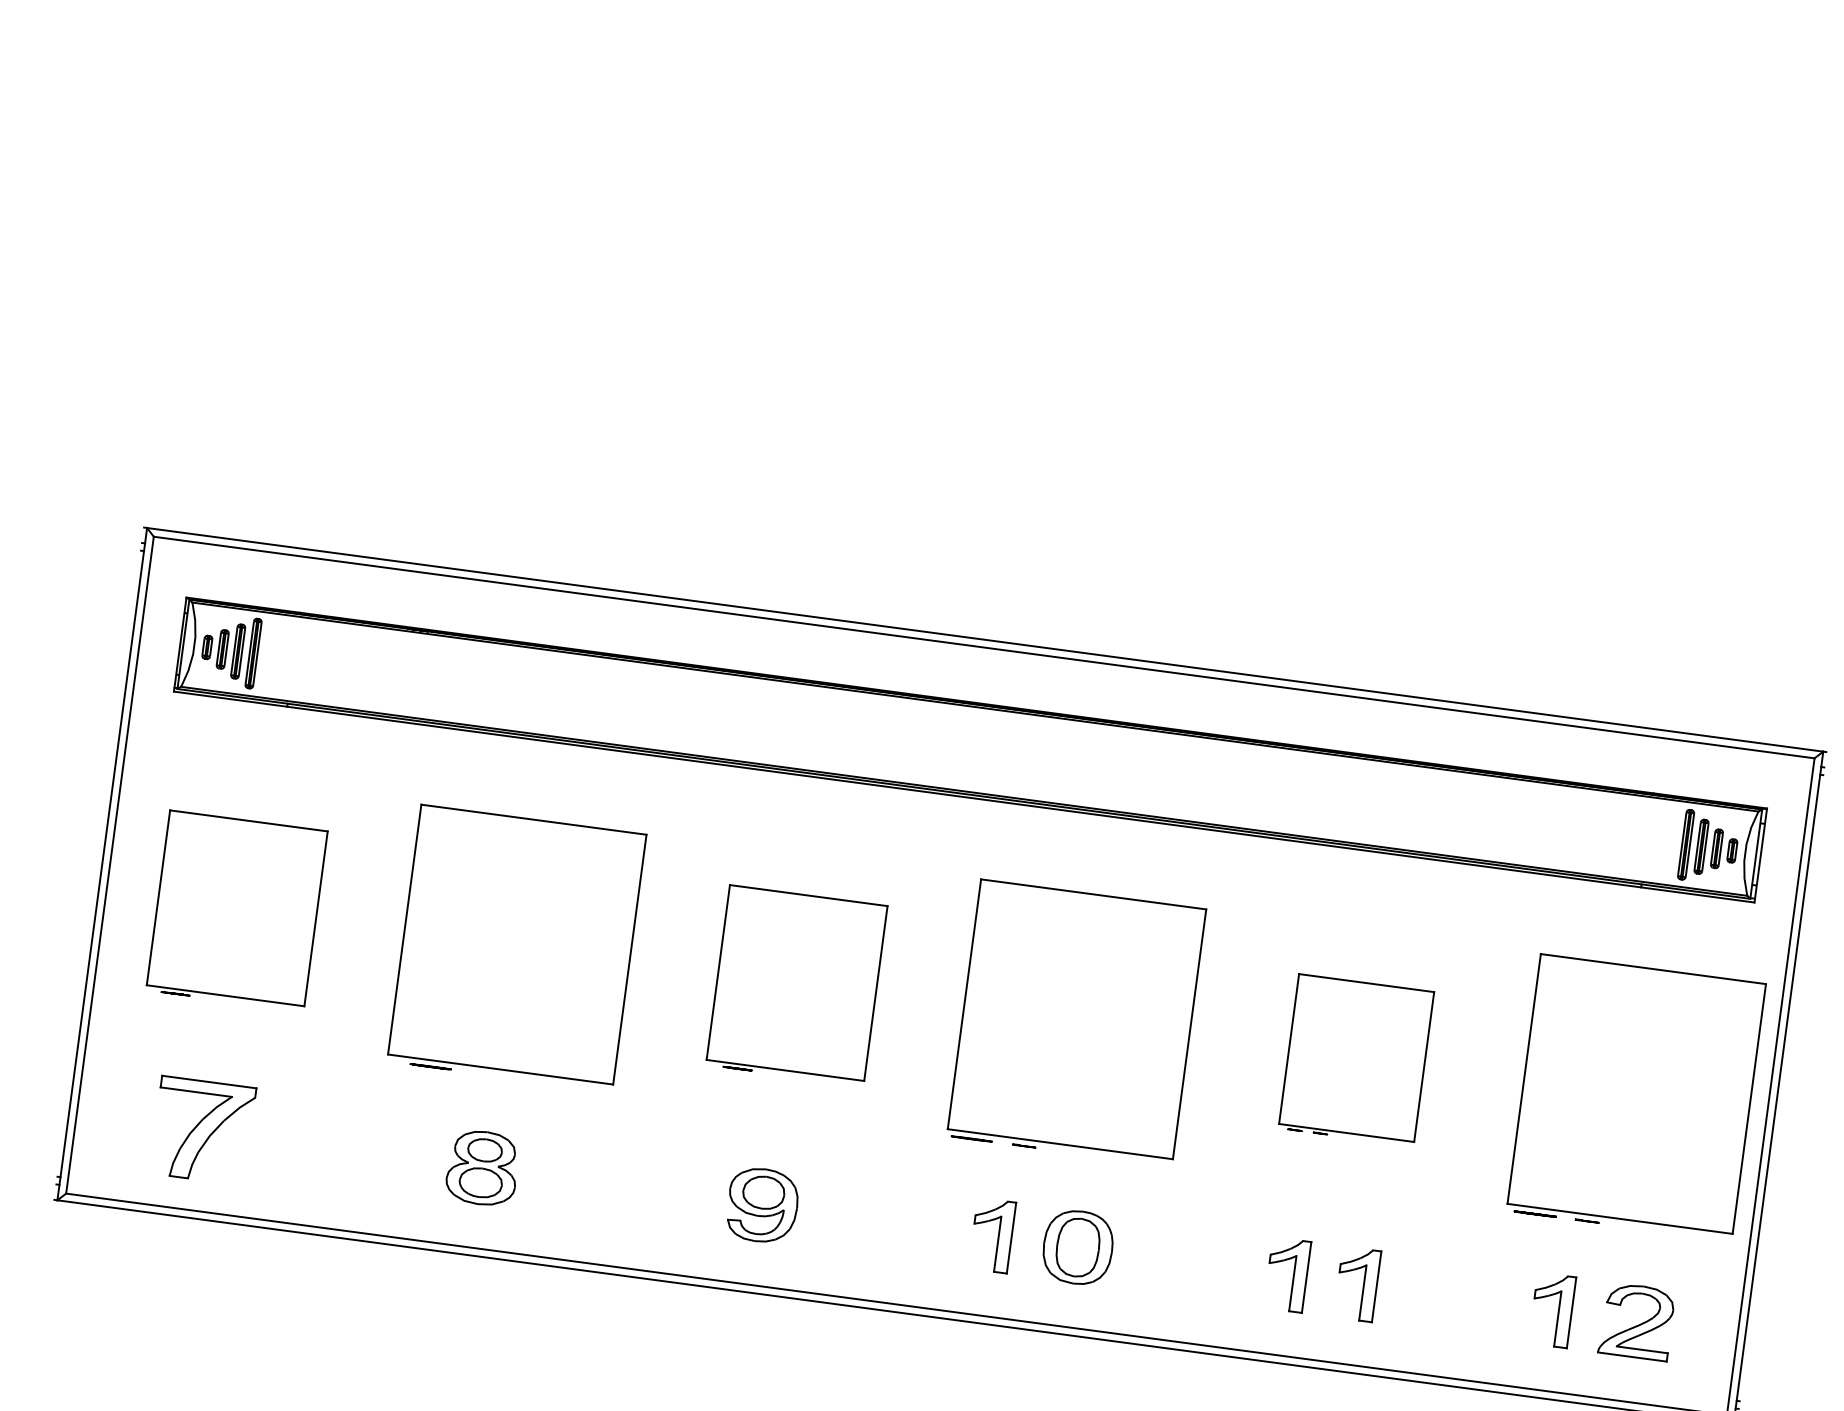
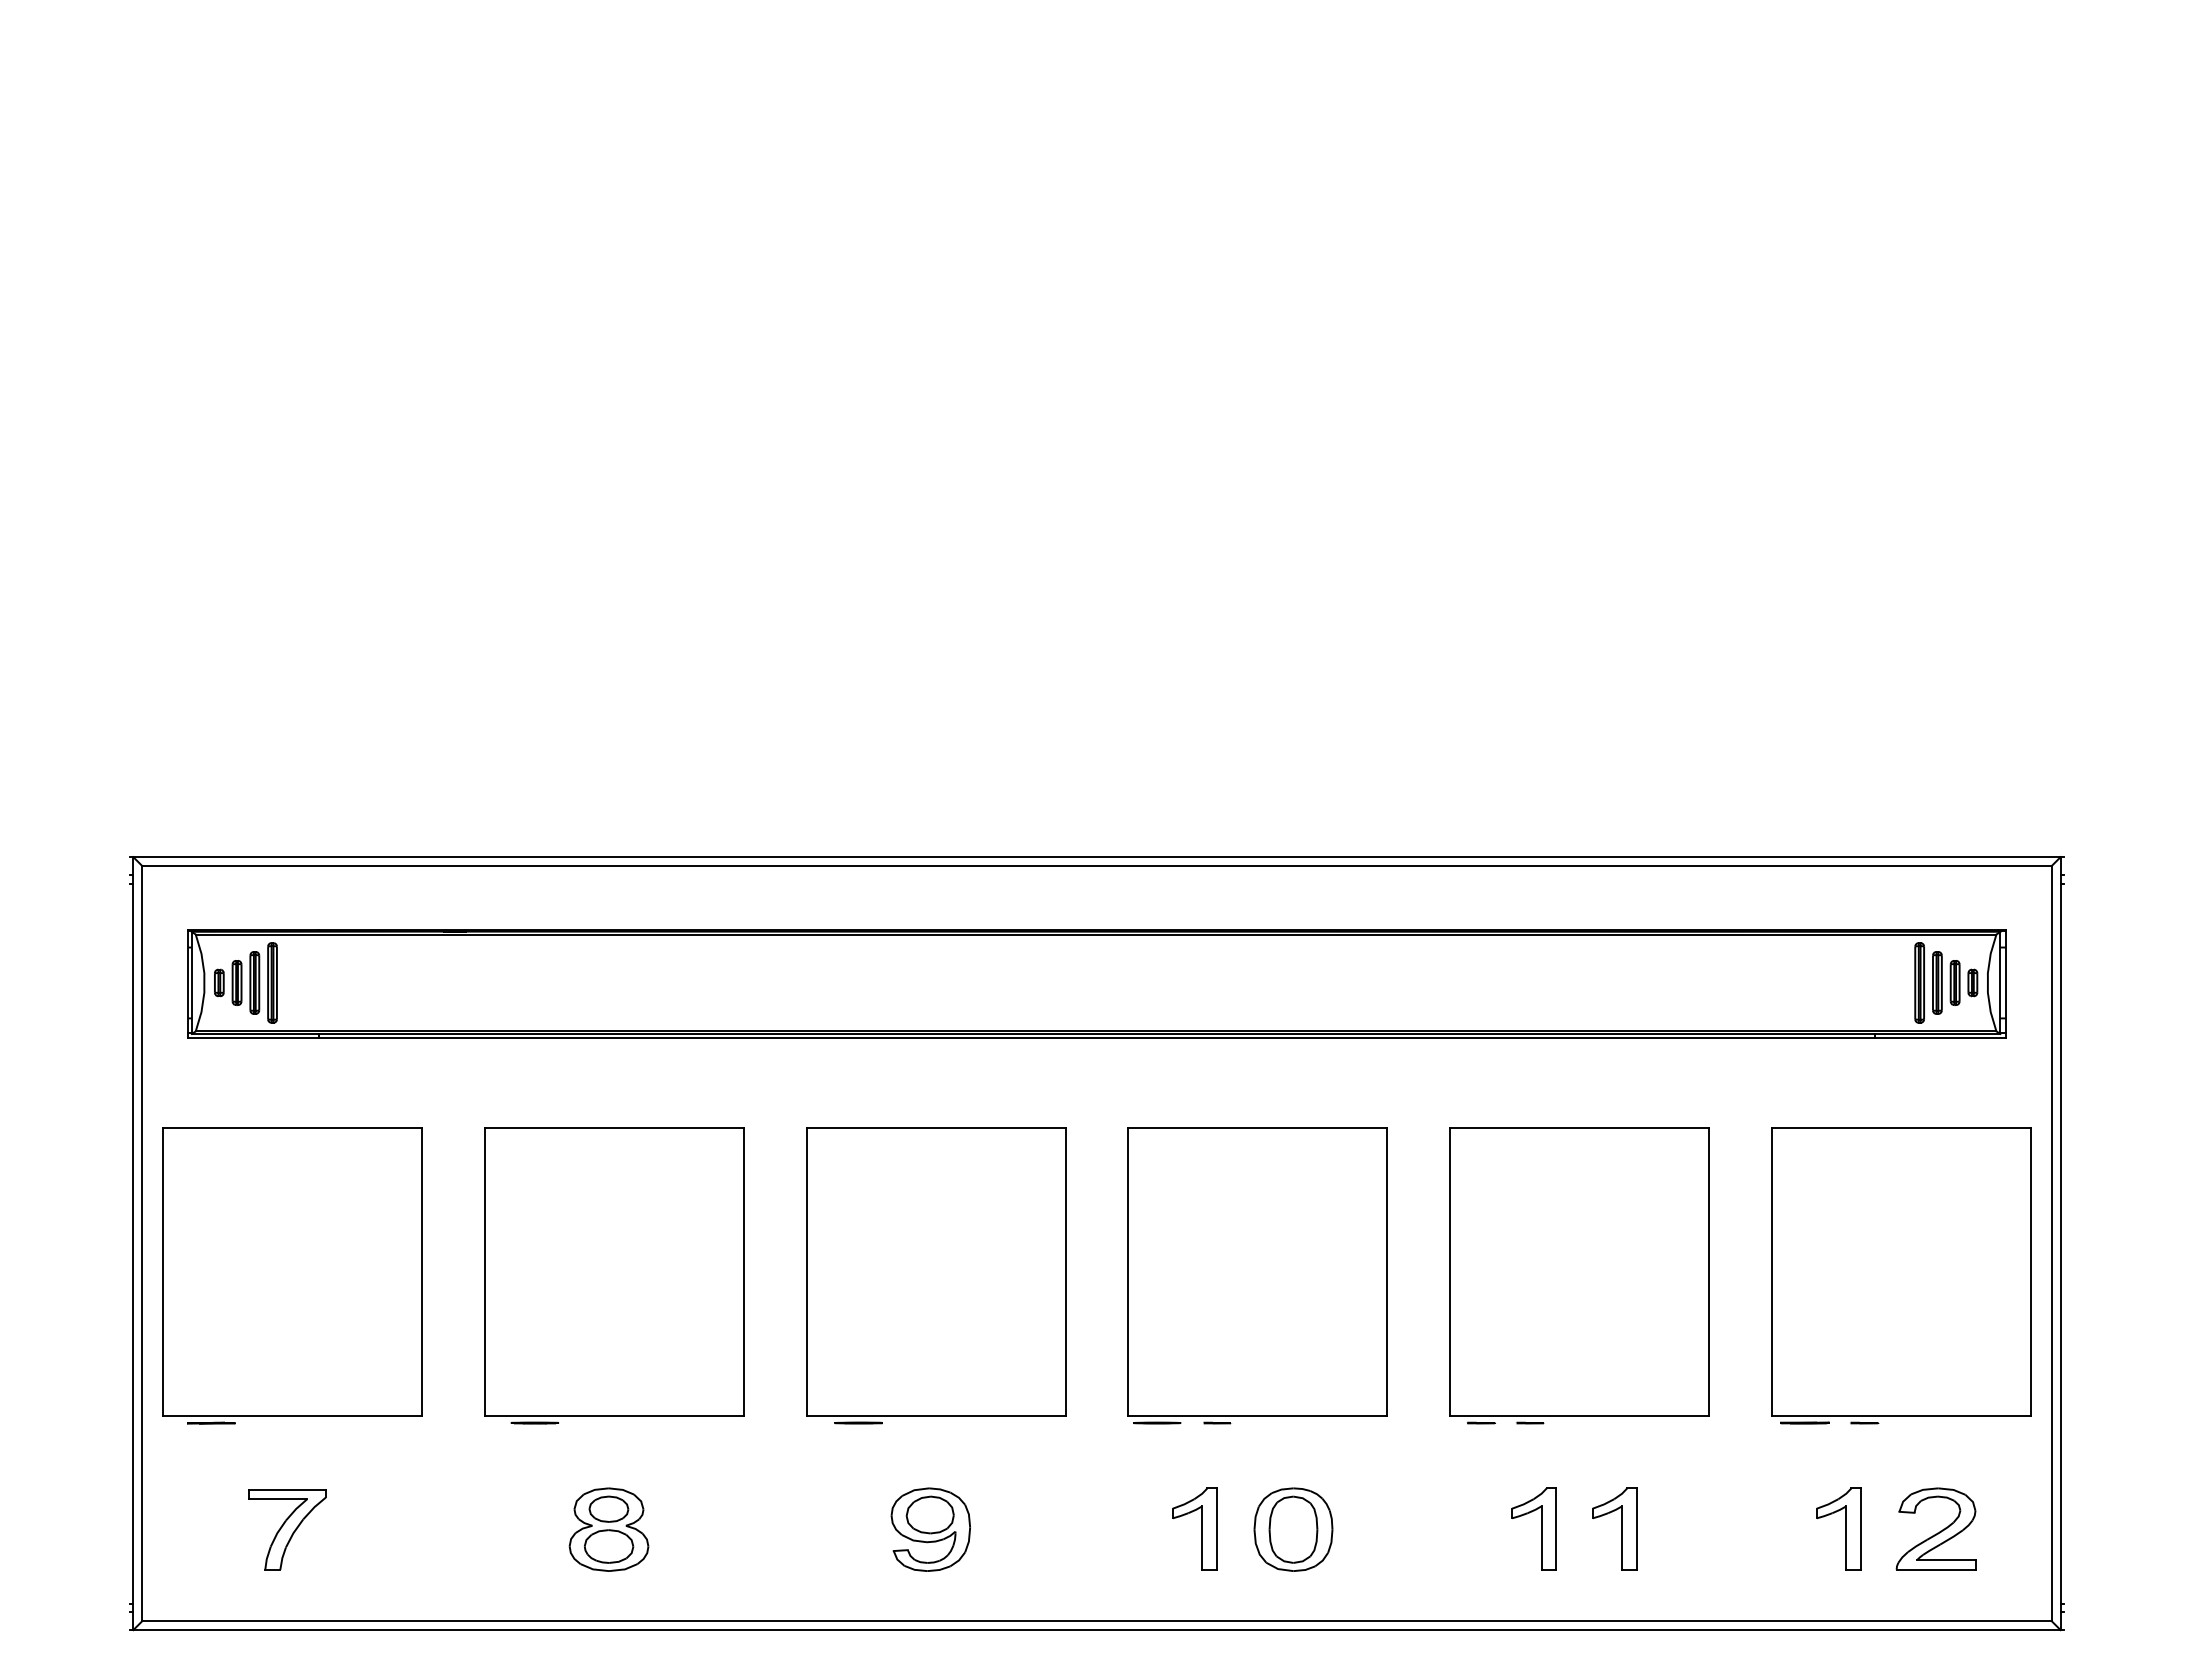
part: (237, 910) -> (292, 1275), size x1.43
part: (797, 985) -> (936, 1275), size x1.43
part: (1356, 1059) -> (1579, 1275), size x1.67
part: (203, 1130) -> (287, 1529), size x0.71

